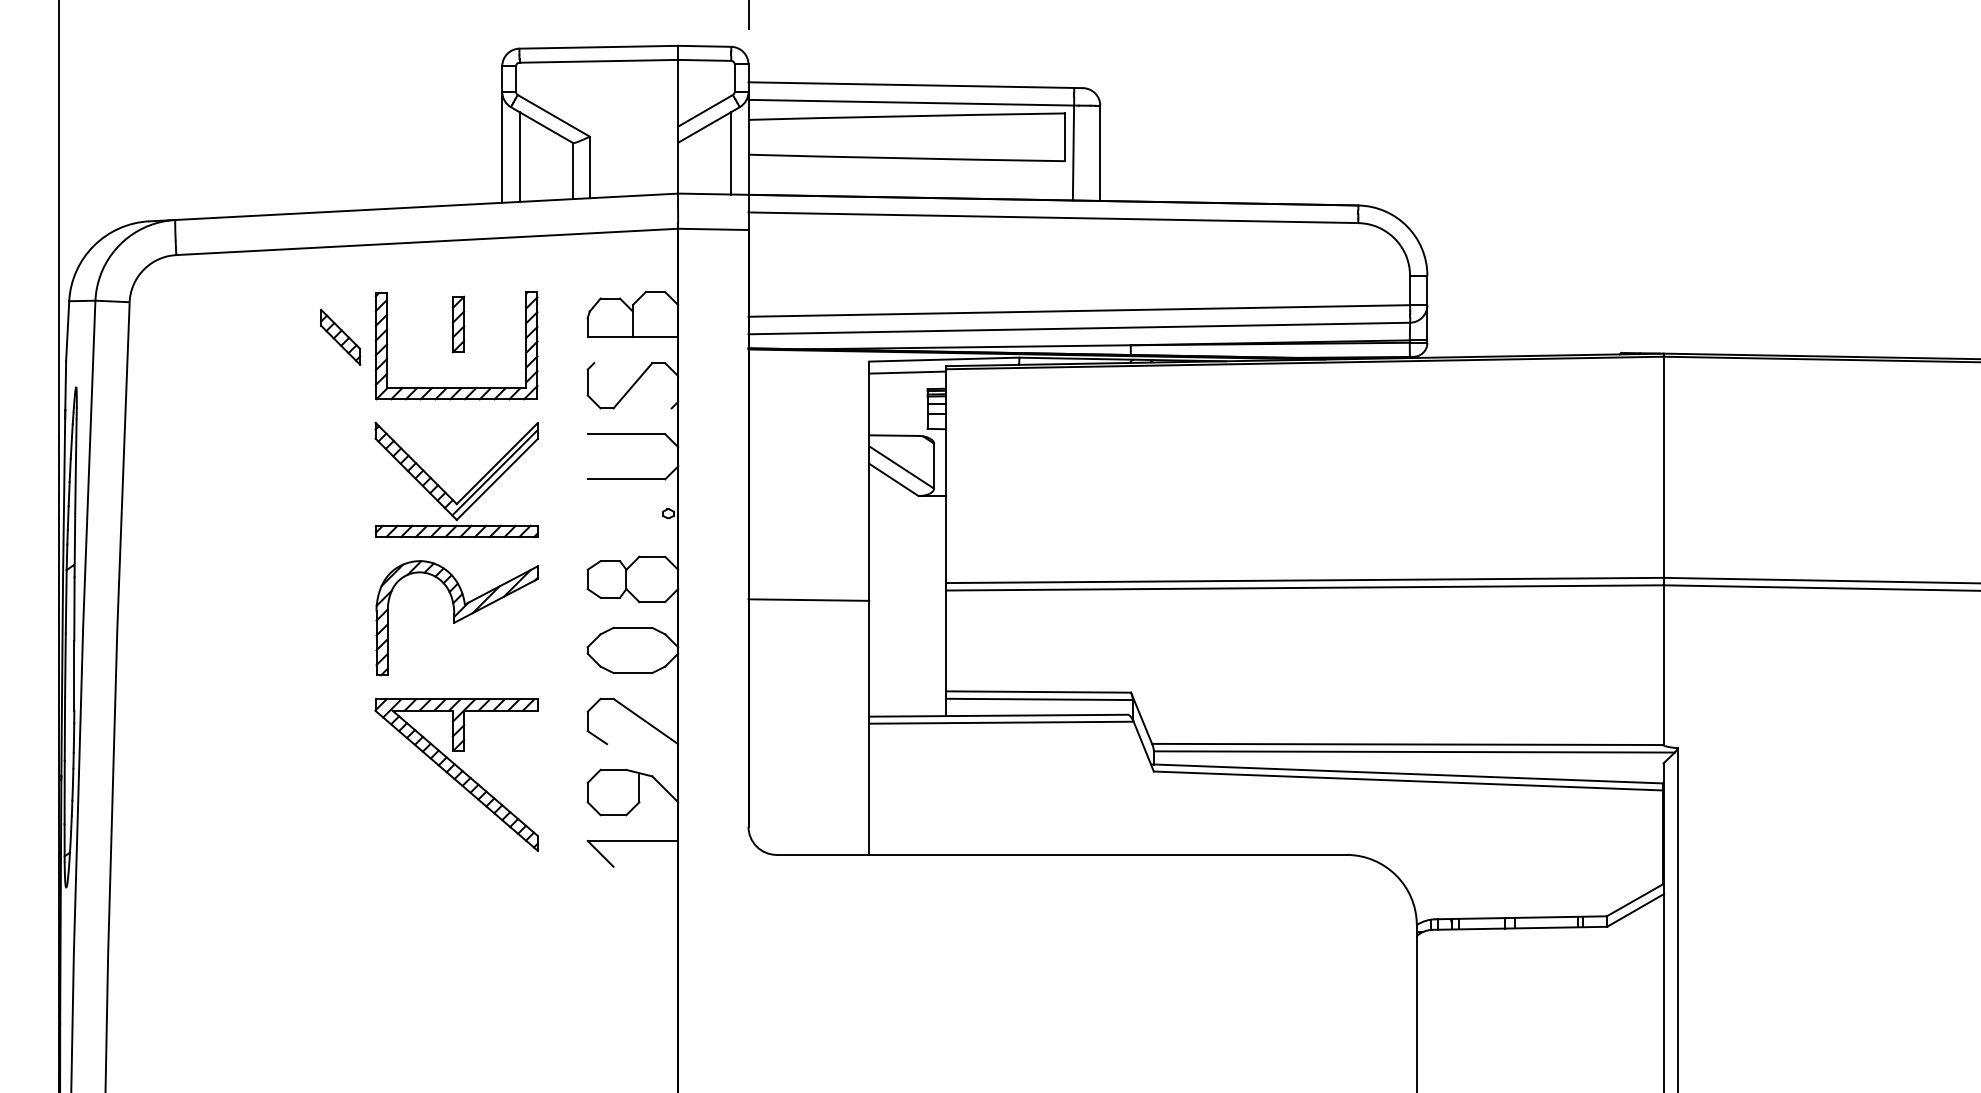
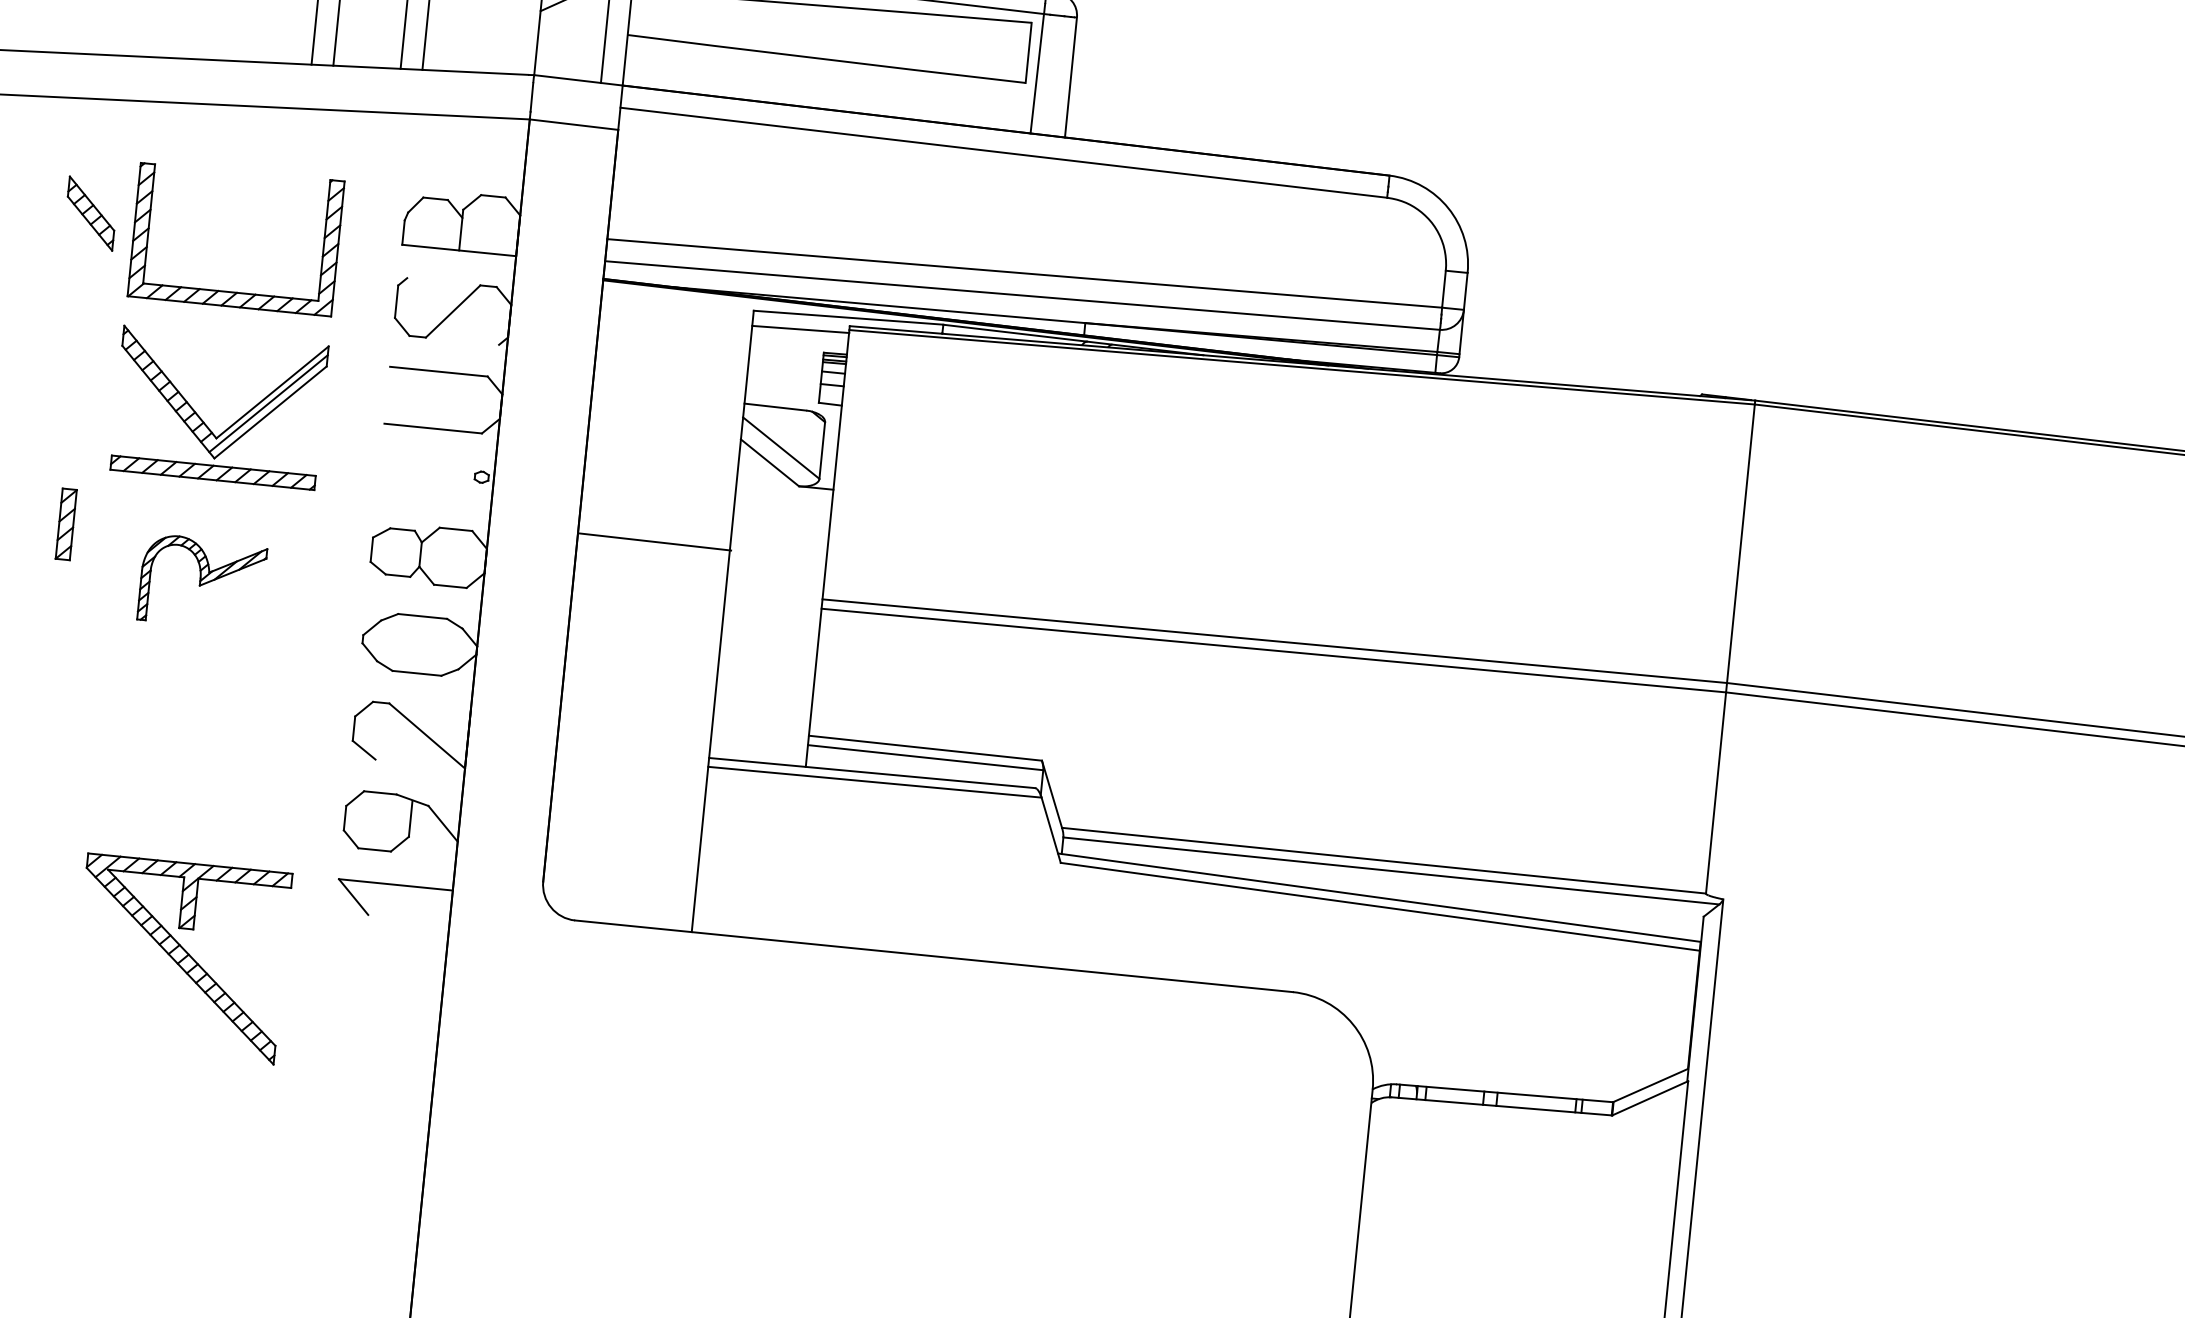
part: (458, 324) -> (66, 524), moved
line: (808, 599) -> (654, 541), moved
part: (456, 618) -> (201, 582), size x0.6
part: (456, 774) -> (180, 958), moved

